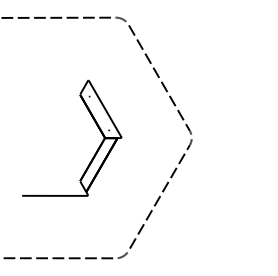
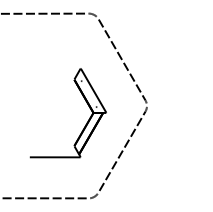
part: (94, 122) -> (85, 101), moved

